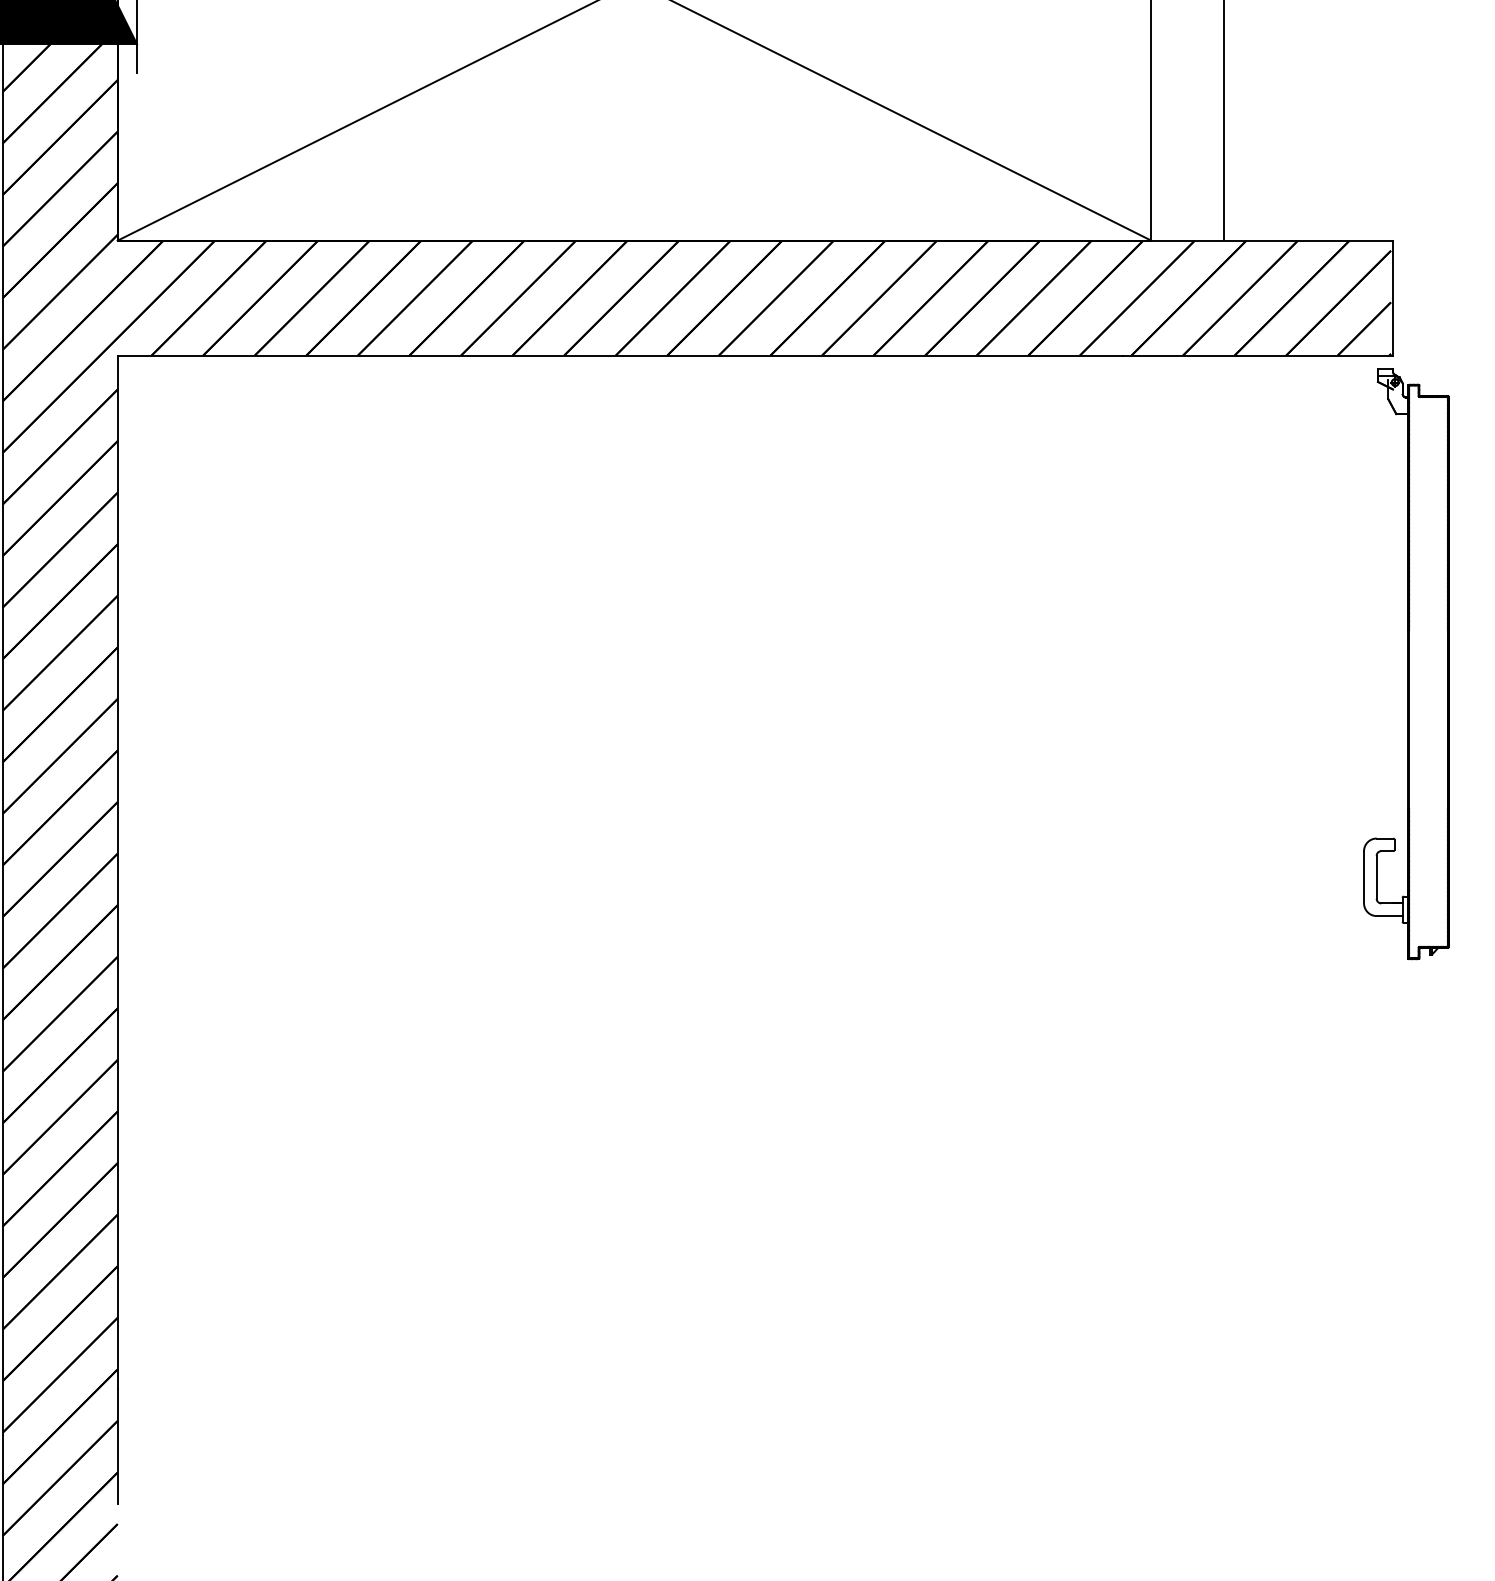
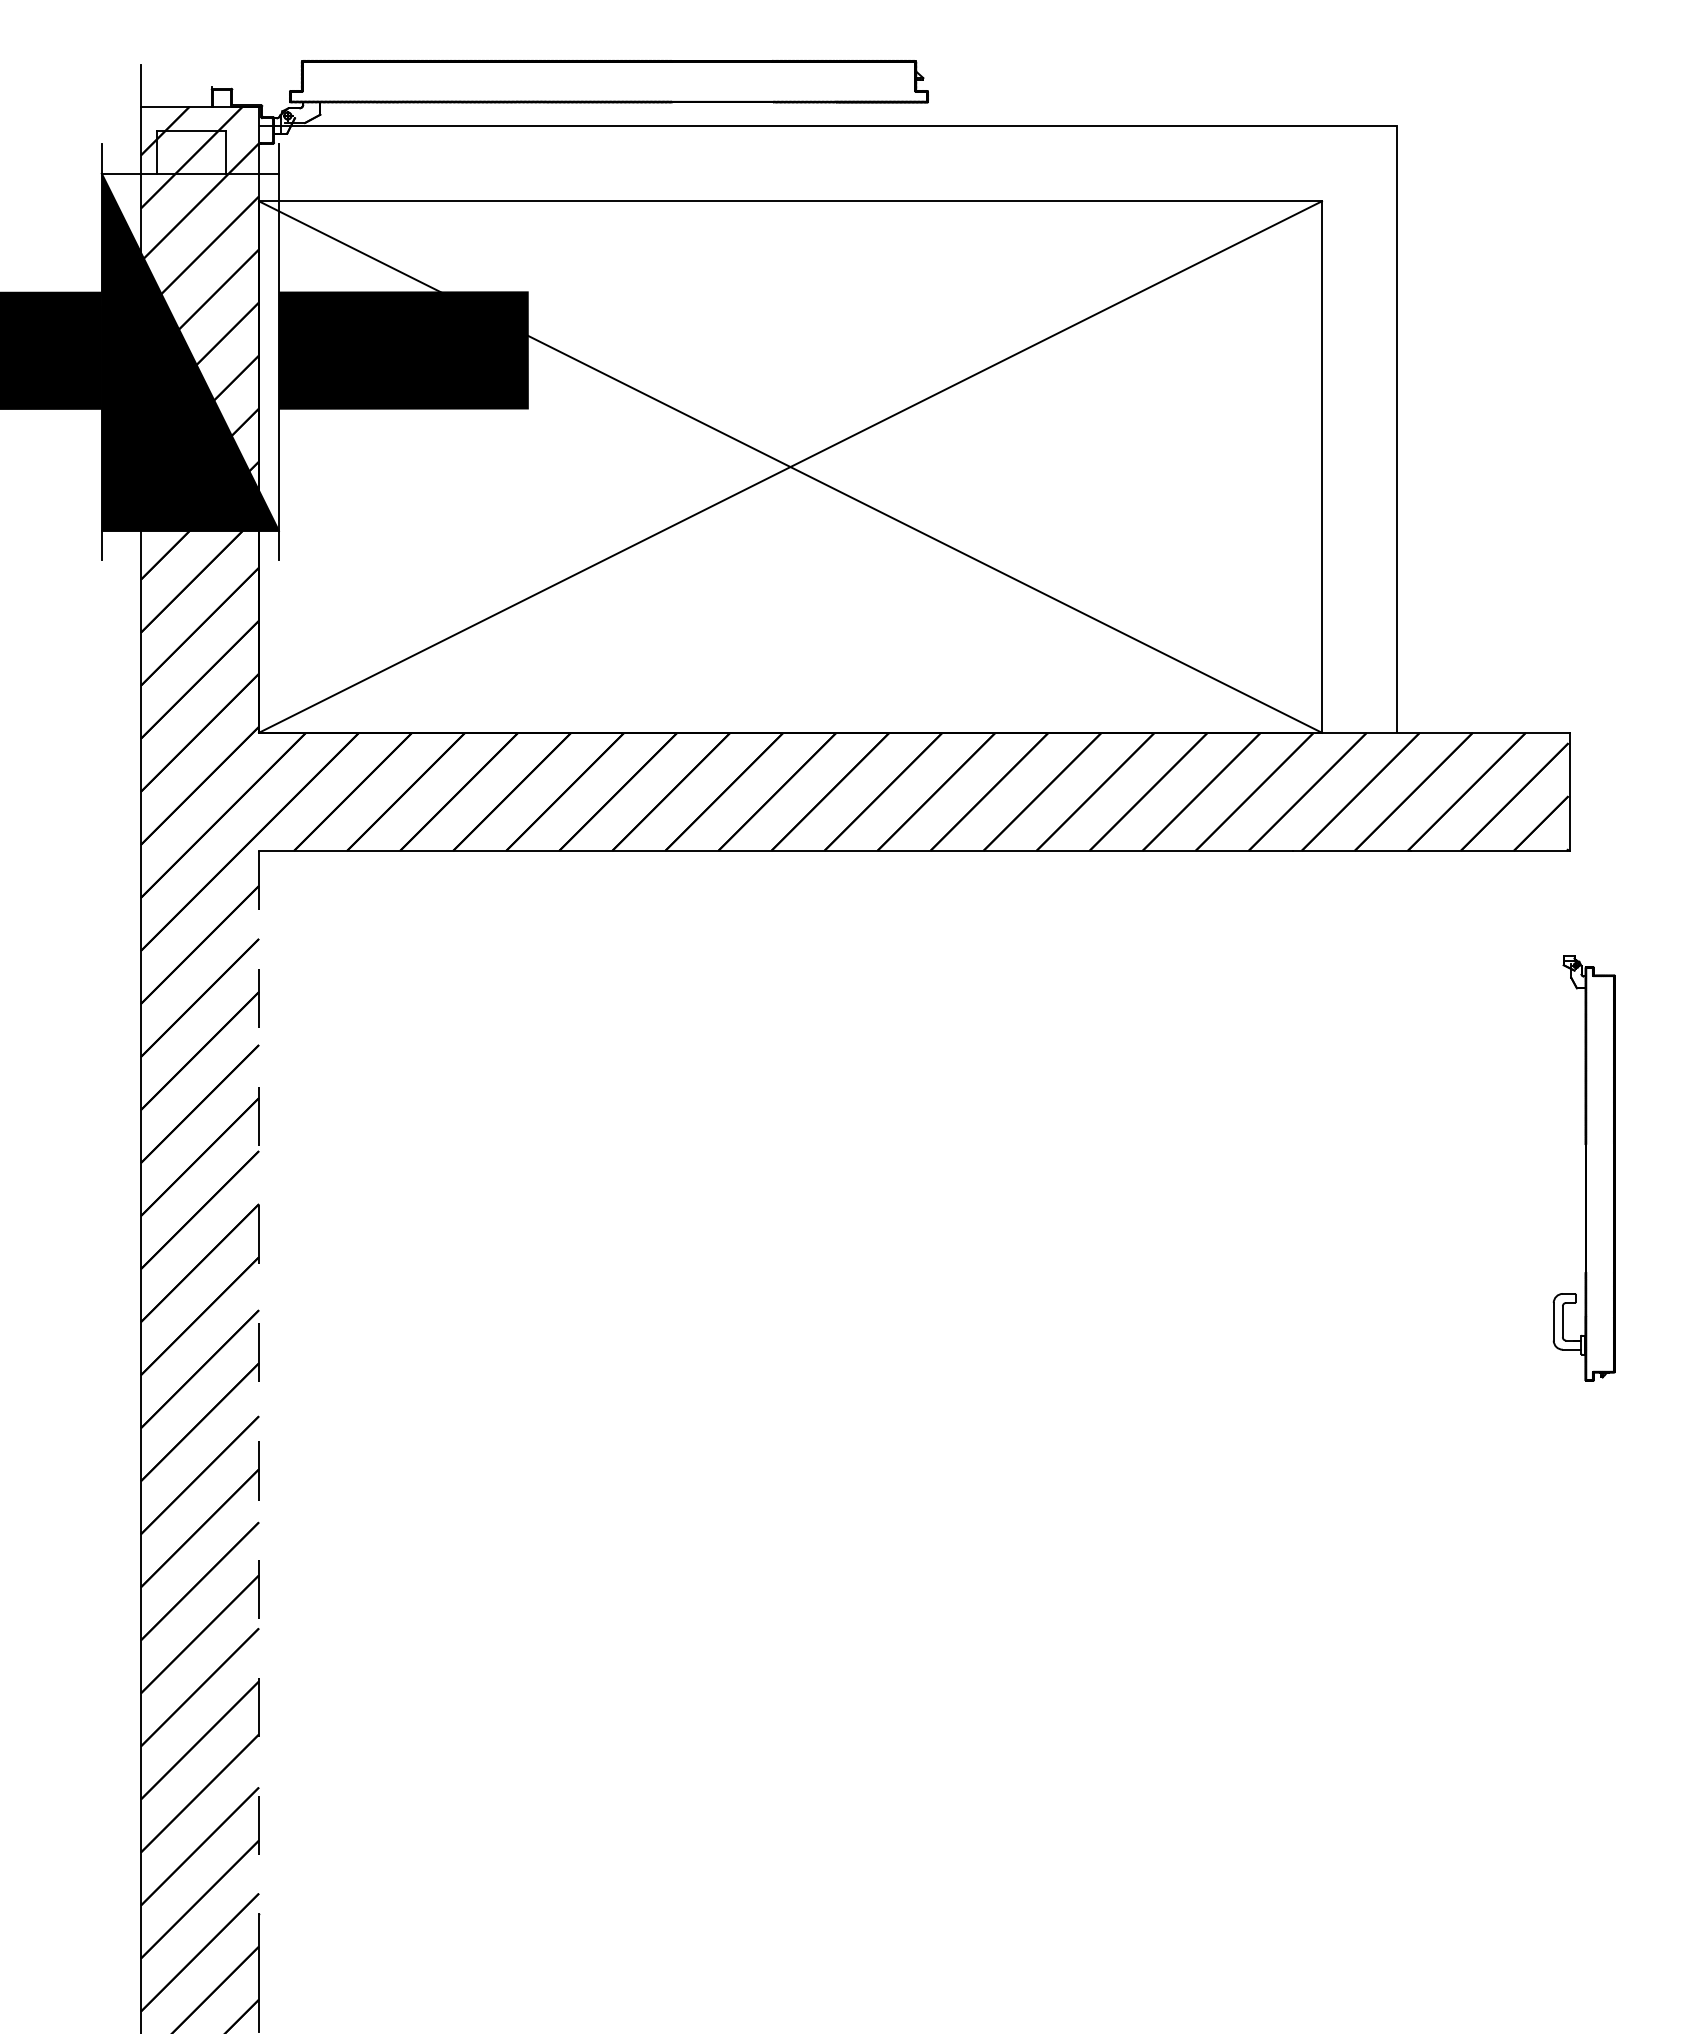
part: (1405, 664) -> (1583, 1168), size x0.7
line: (118, 872) -> (259, 1382), solid -> dashed

